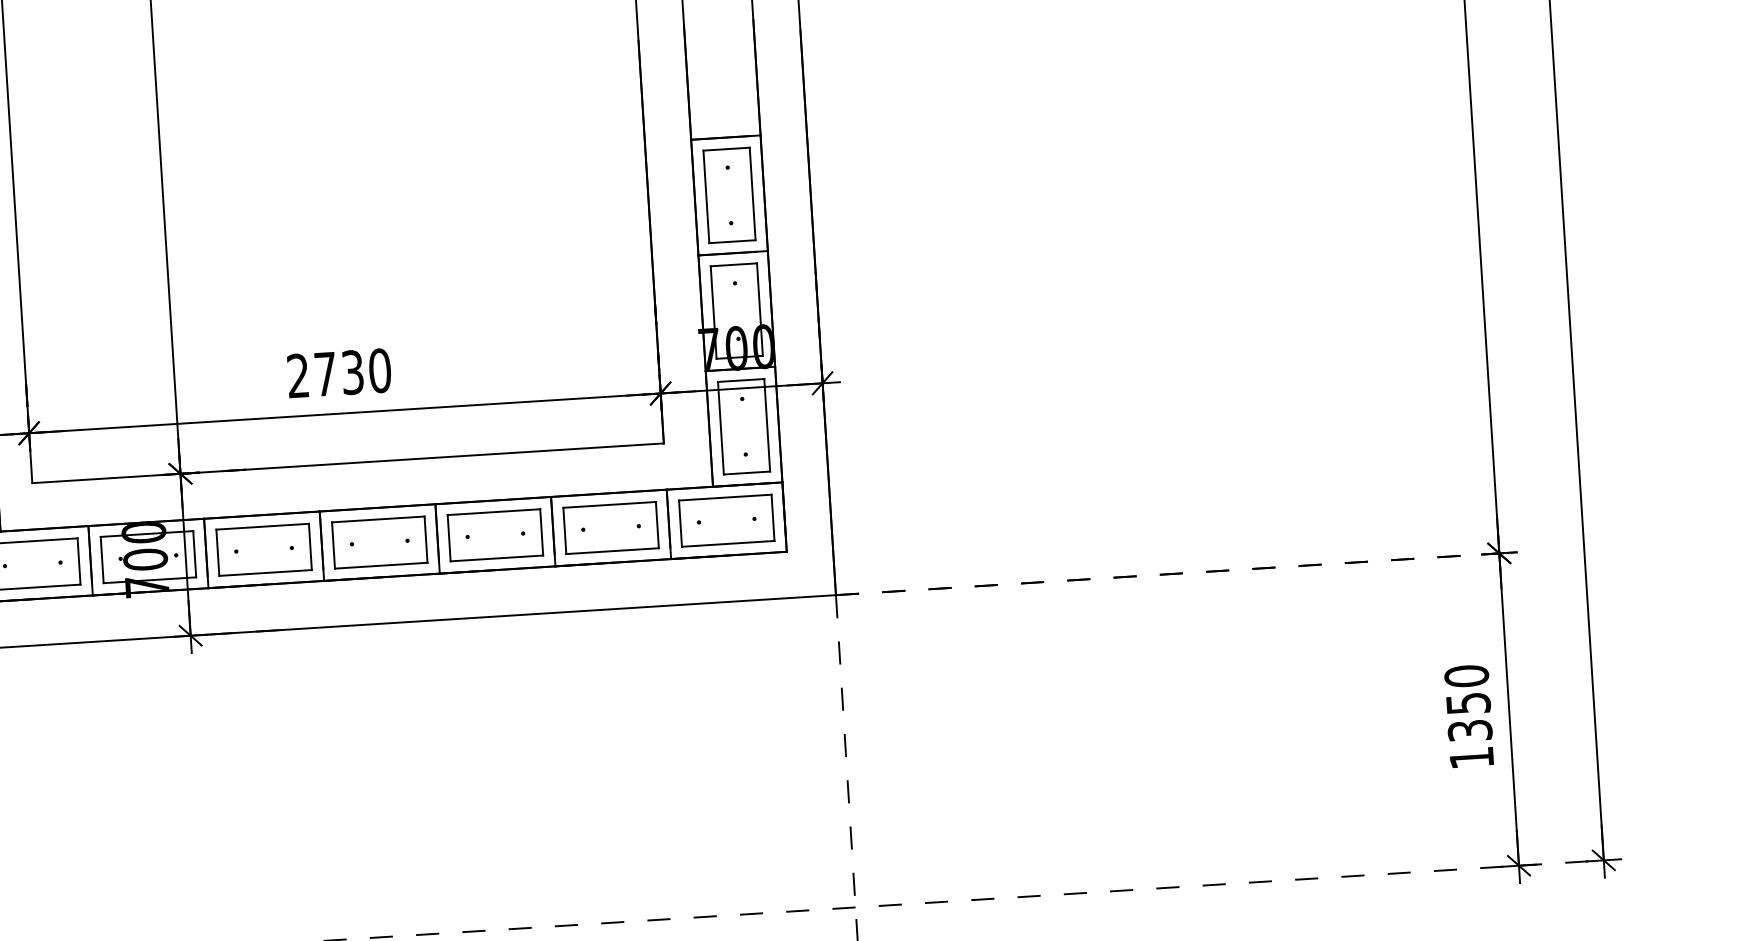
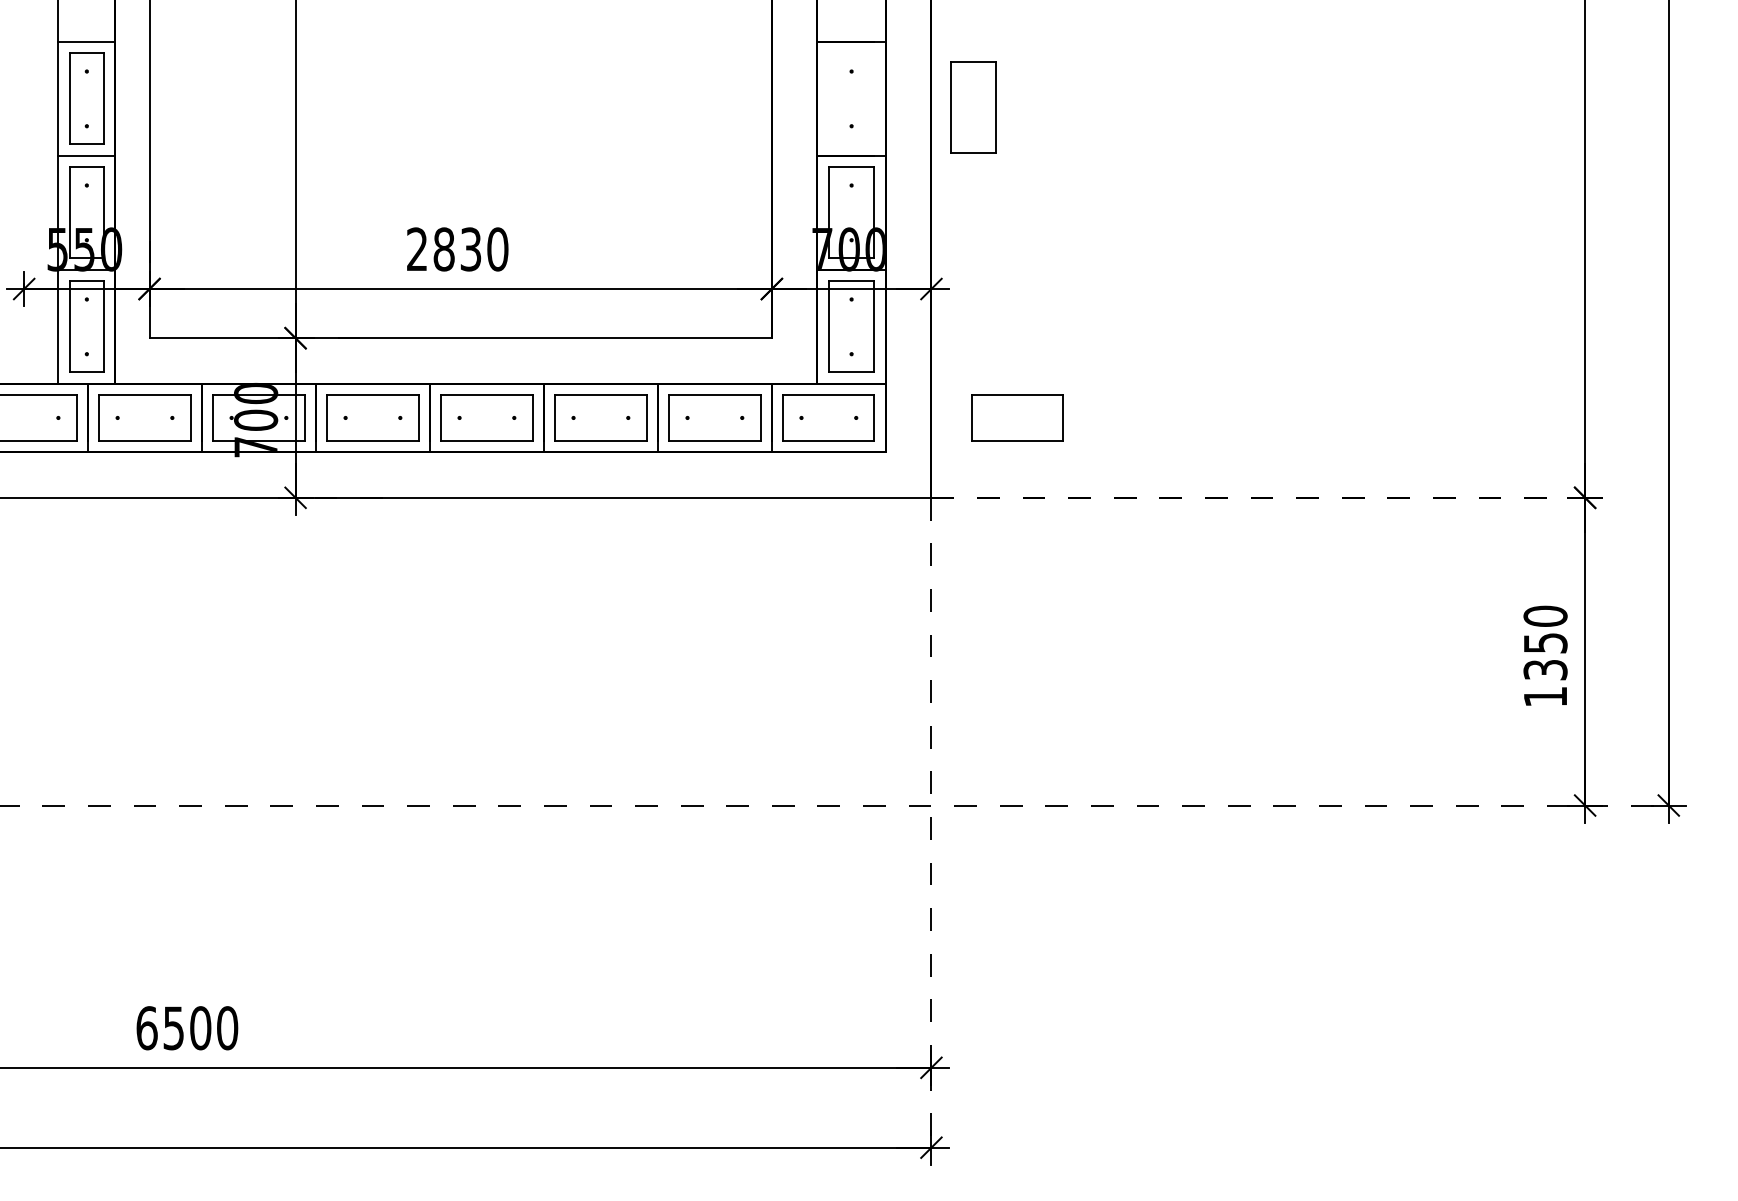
part: (729, 195) -> (973, 107), moved
text: (324, 374) -> (443, 249), 2730 -> 2830
part: (918, 508) -> (1017, 417), added

